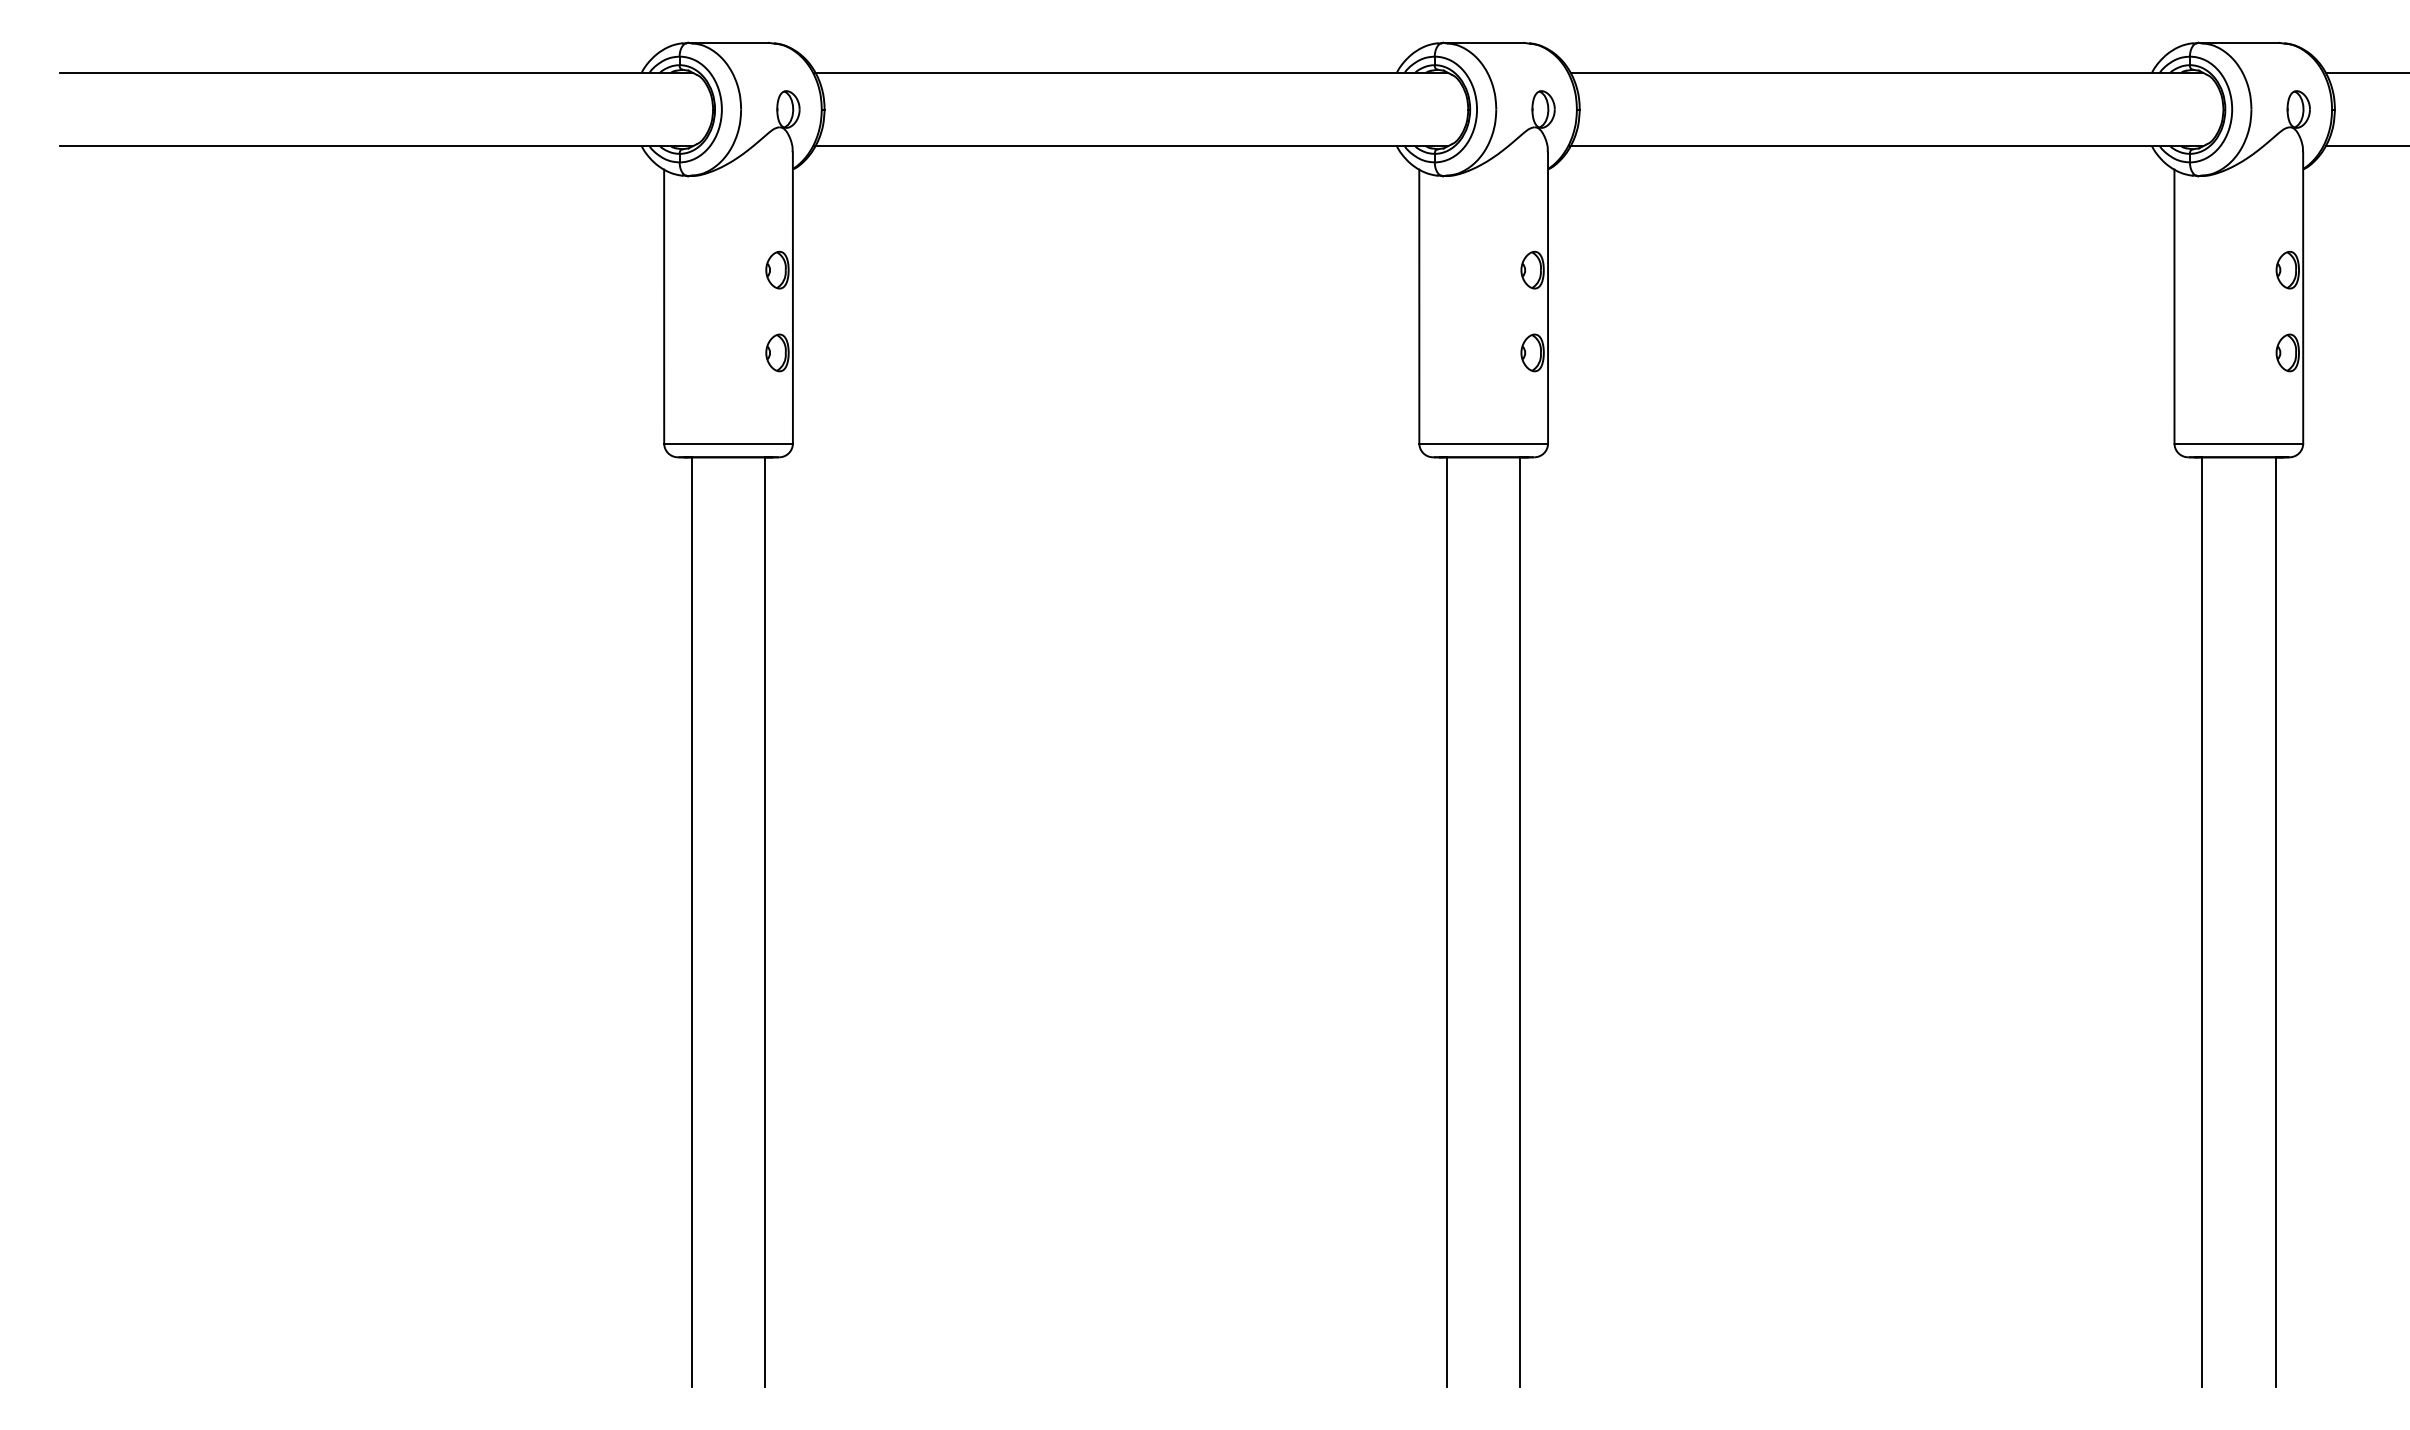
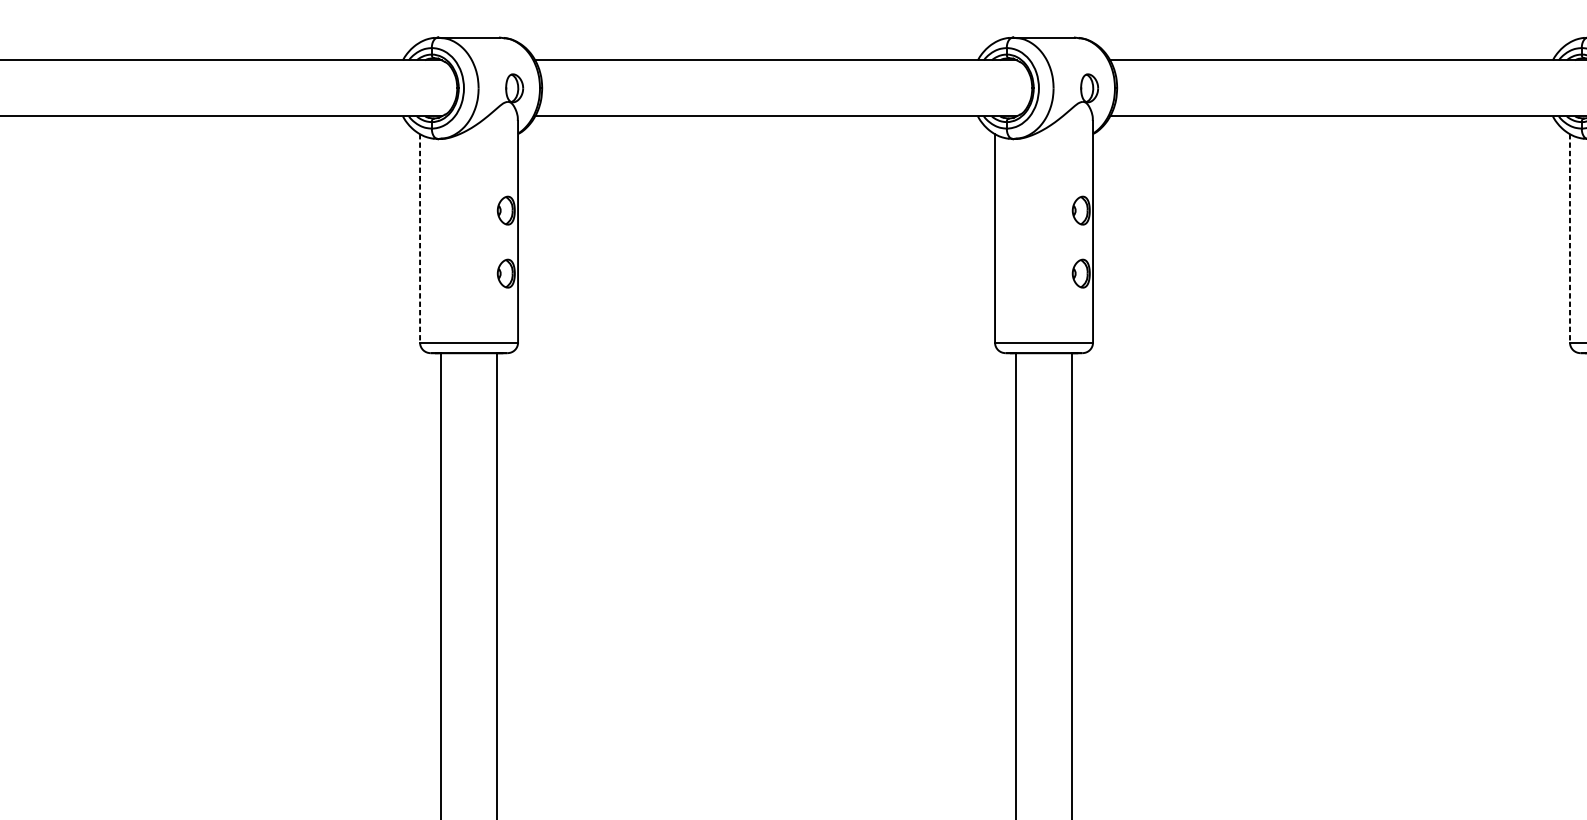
line: (664, 306) -> (420, 238), solid -> dashed
line: (2174, 306) -> (1570, 238), solid -> dashed

